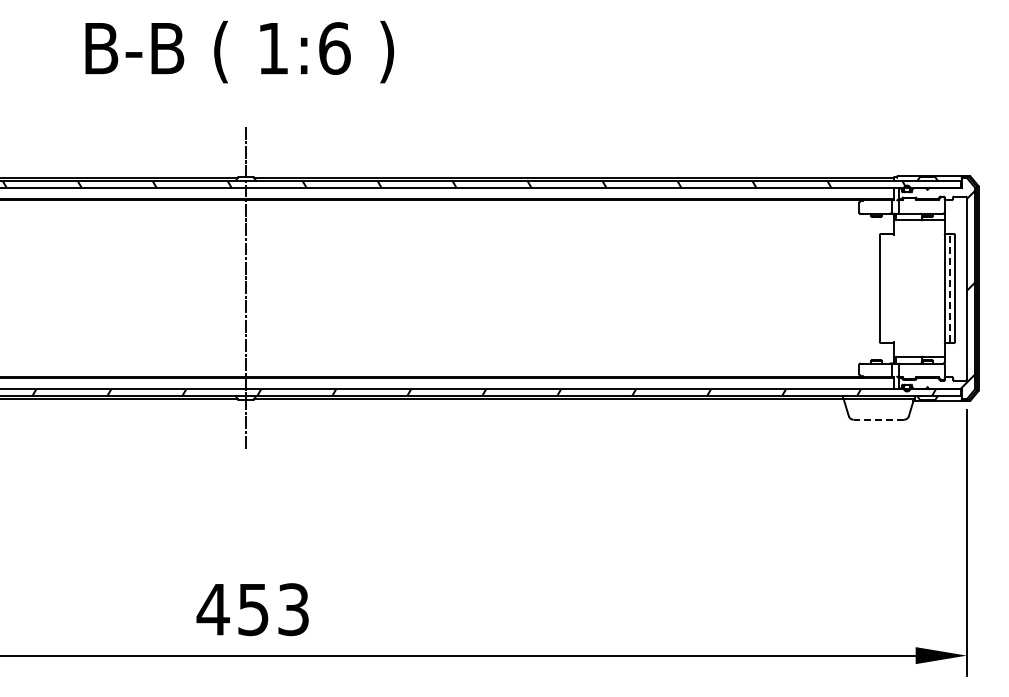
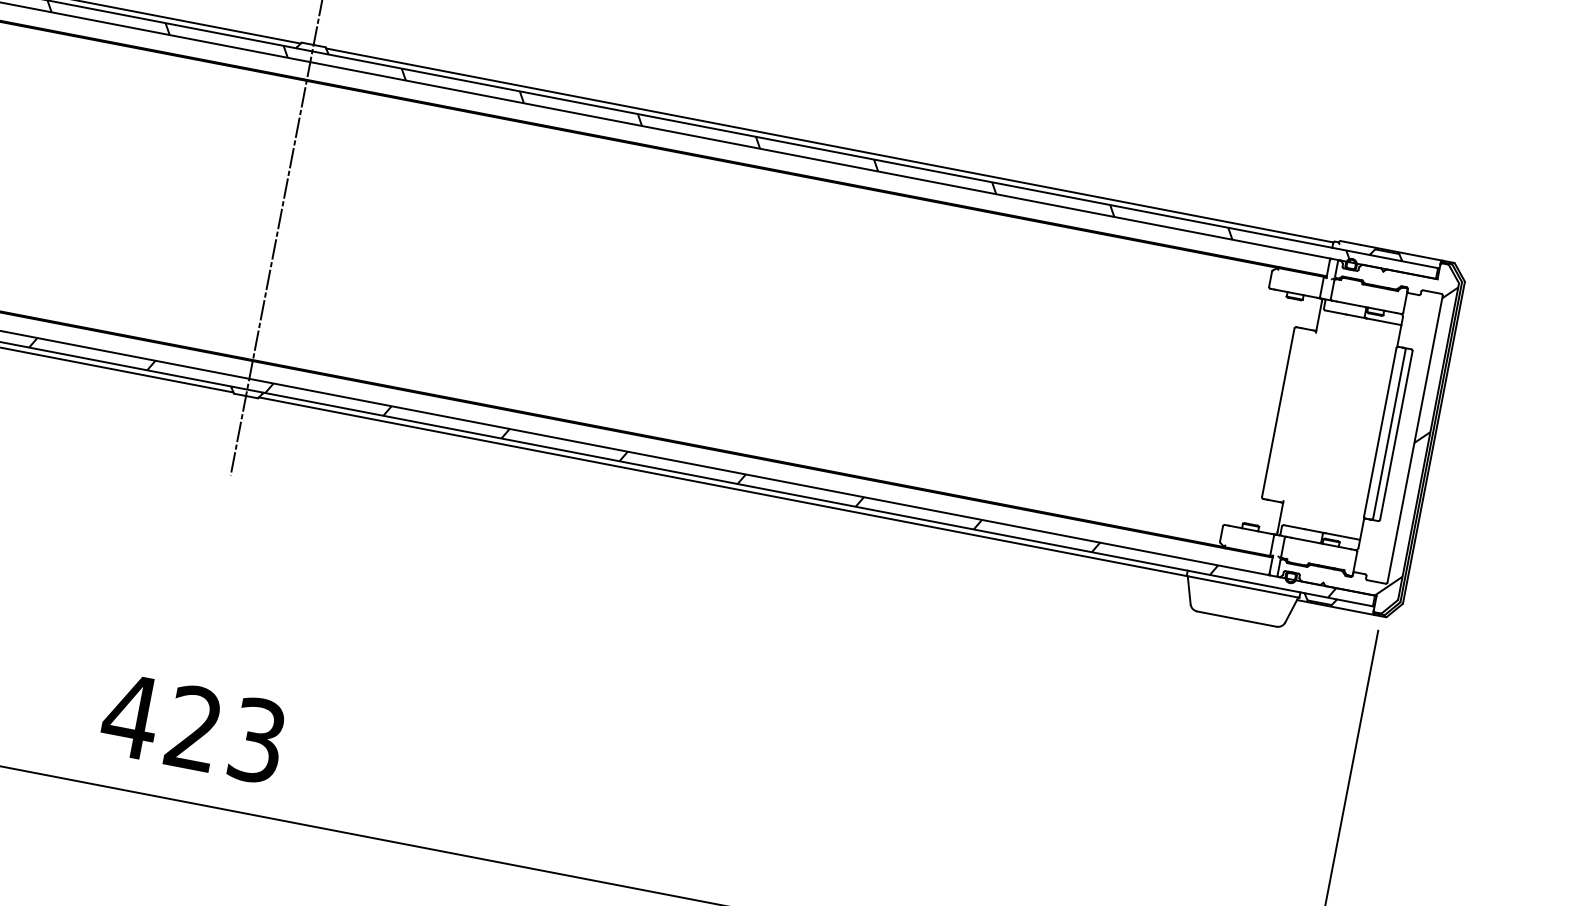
line: (950, 288) -> (1389, 434), dashed -> solid
line: (878, 419) -> (1236, 618), dashed -> solid
text: (253, 609) -> (194, 728), 453 -> 423

